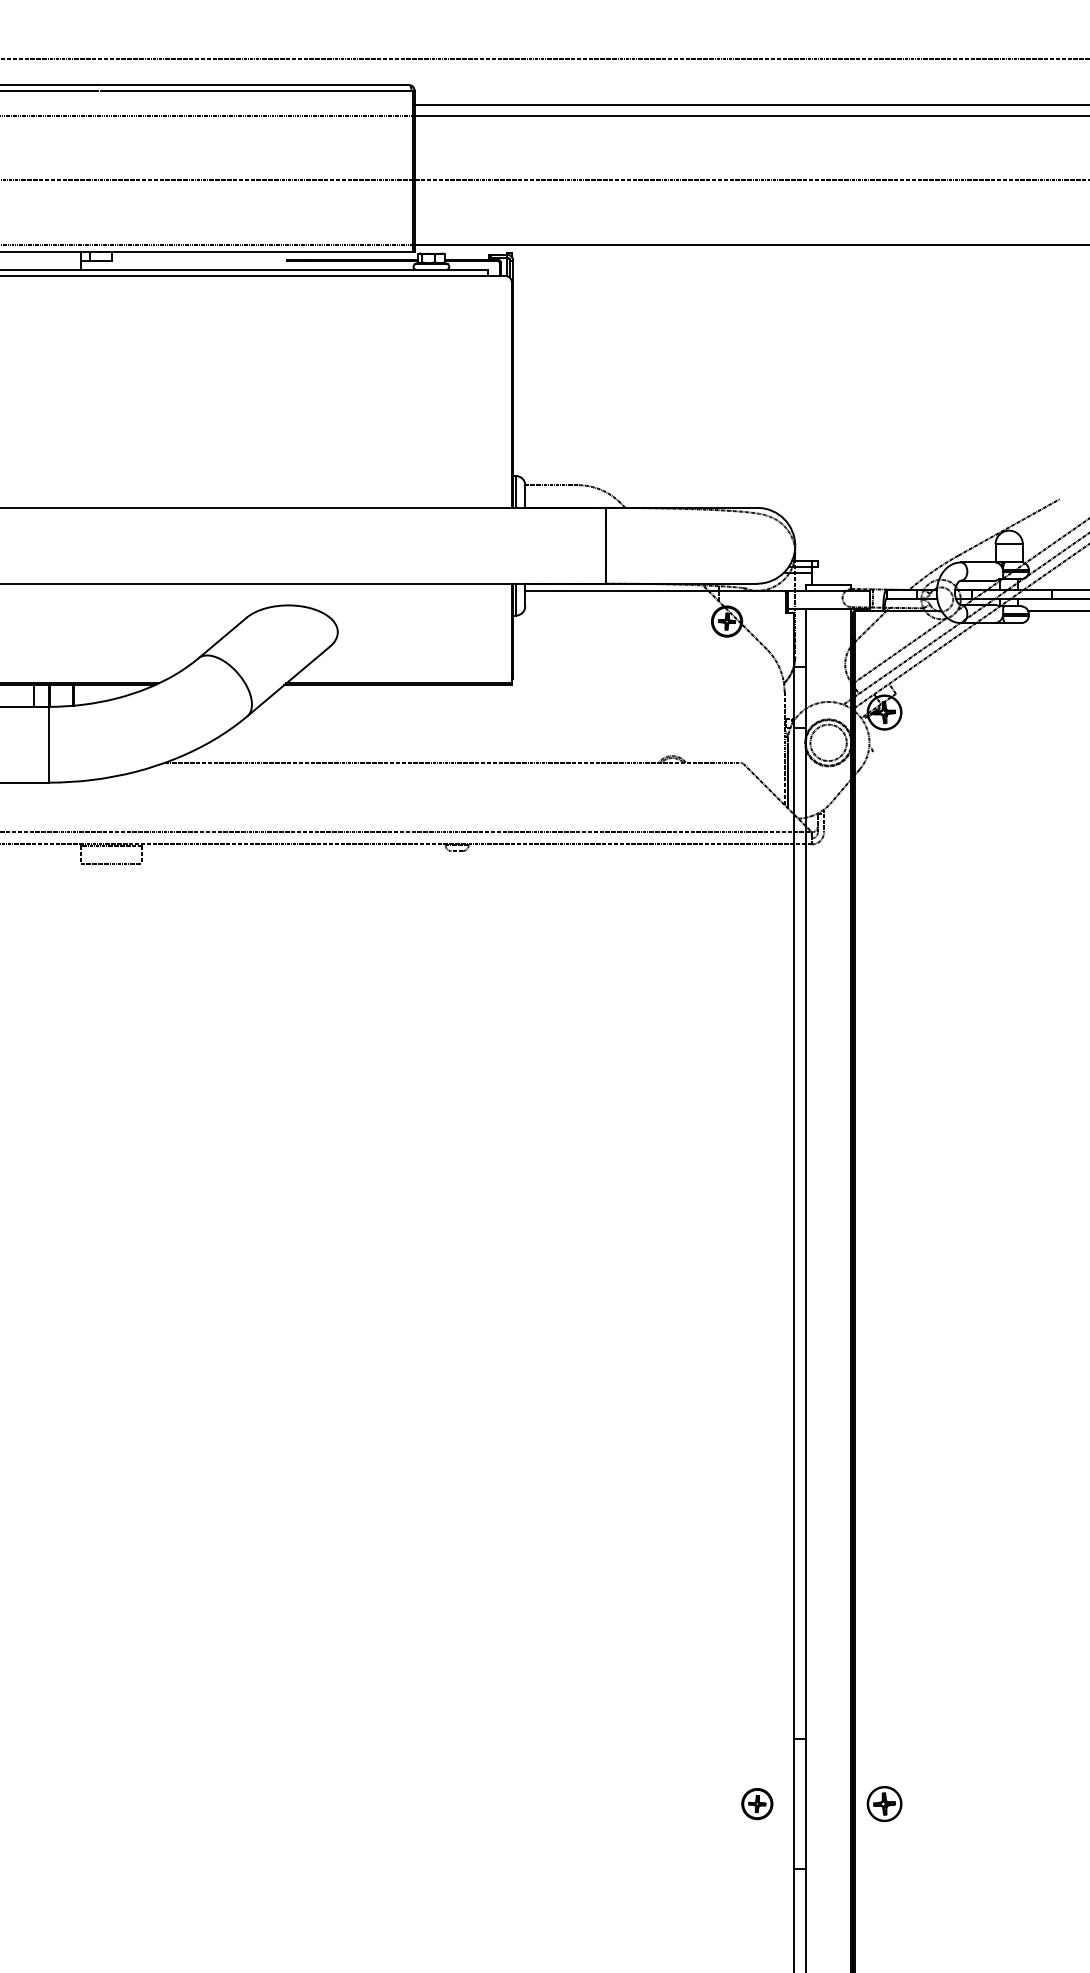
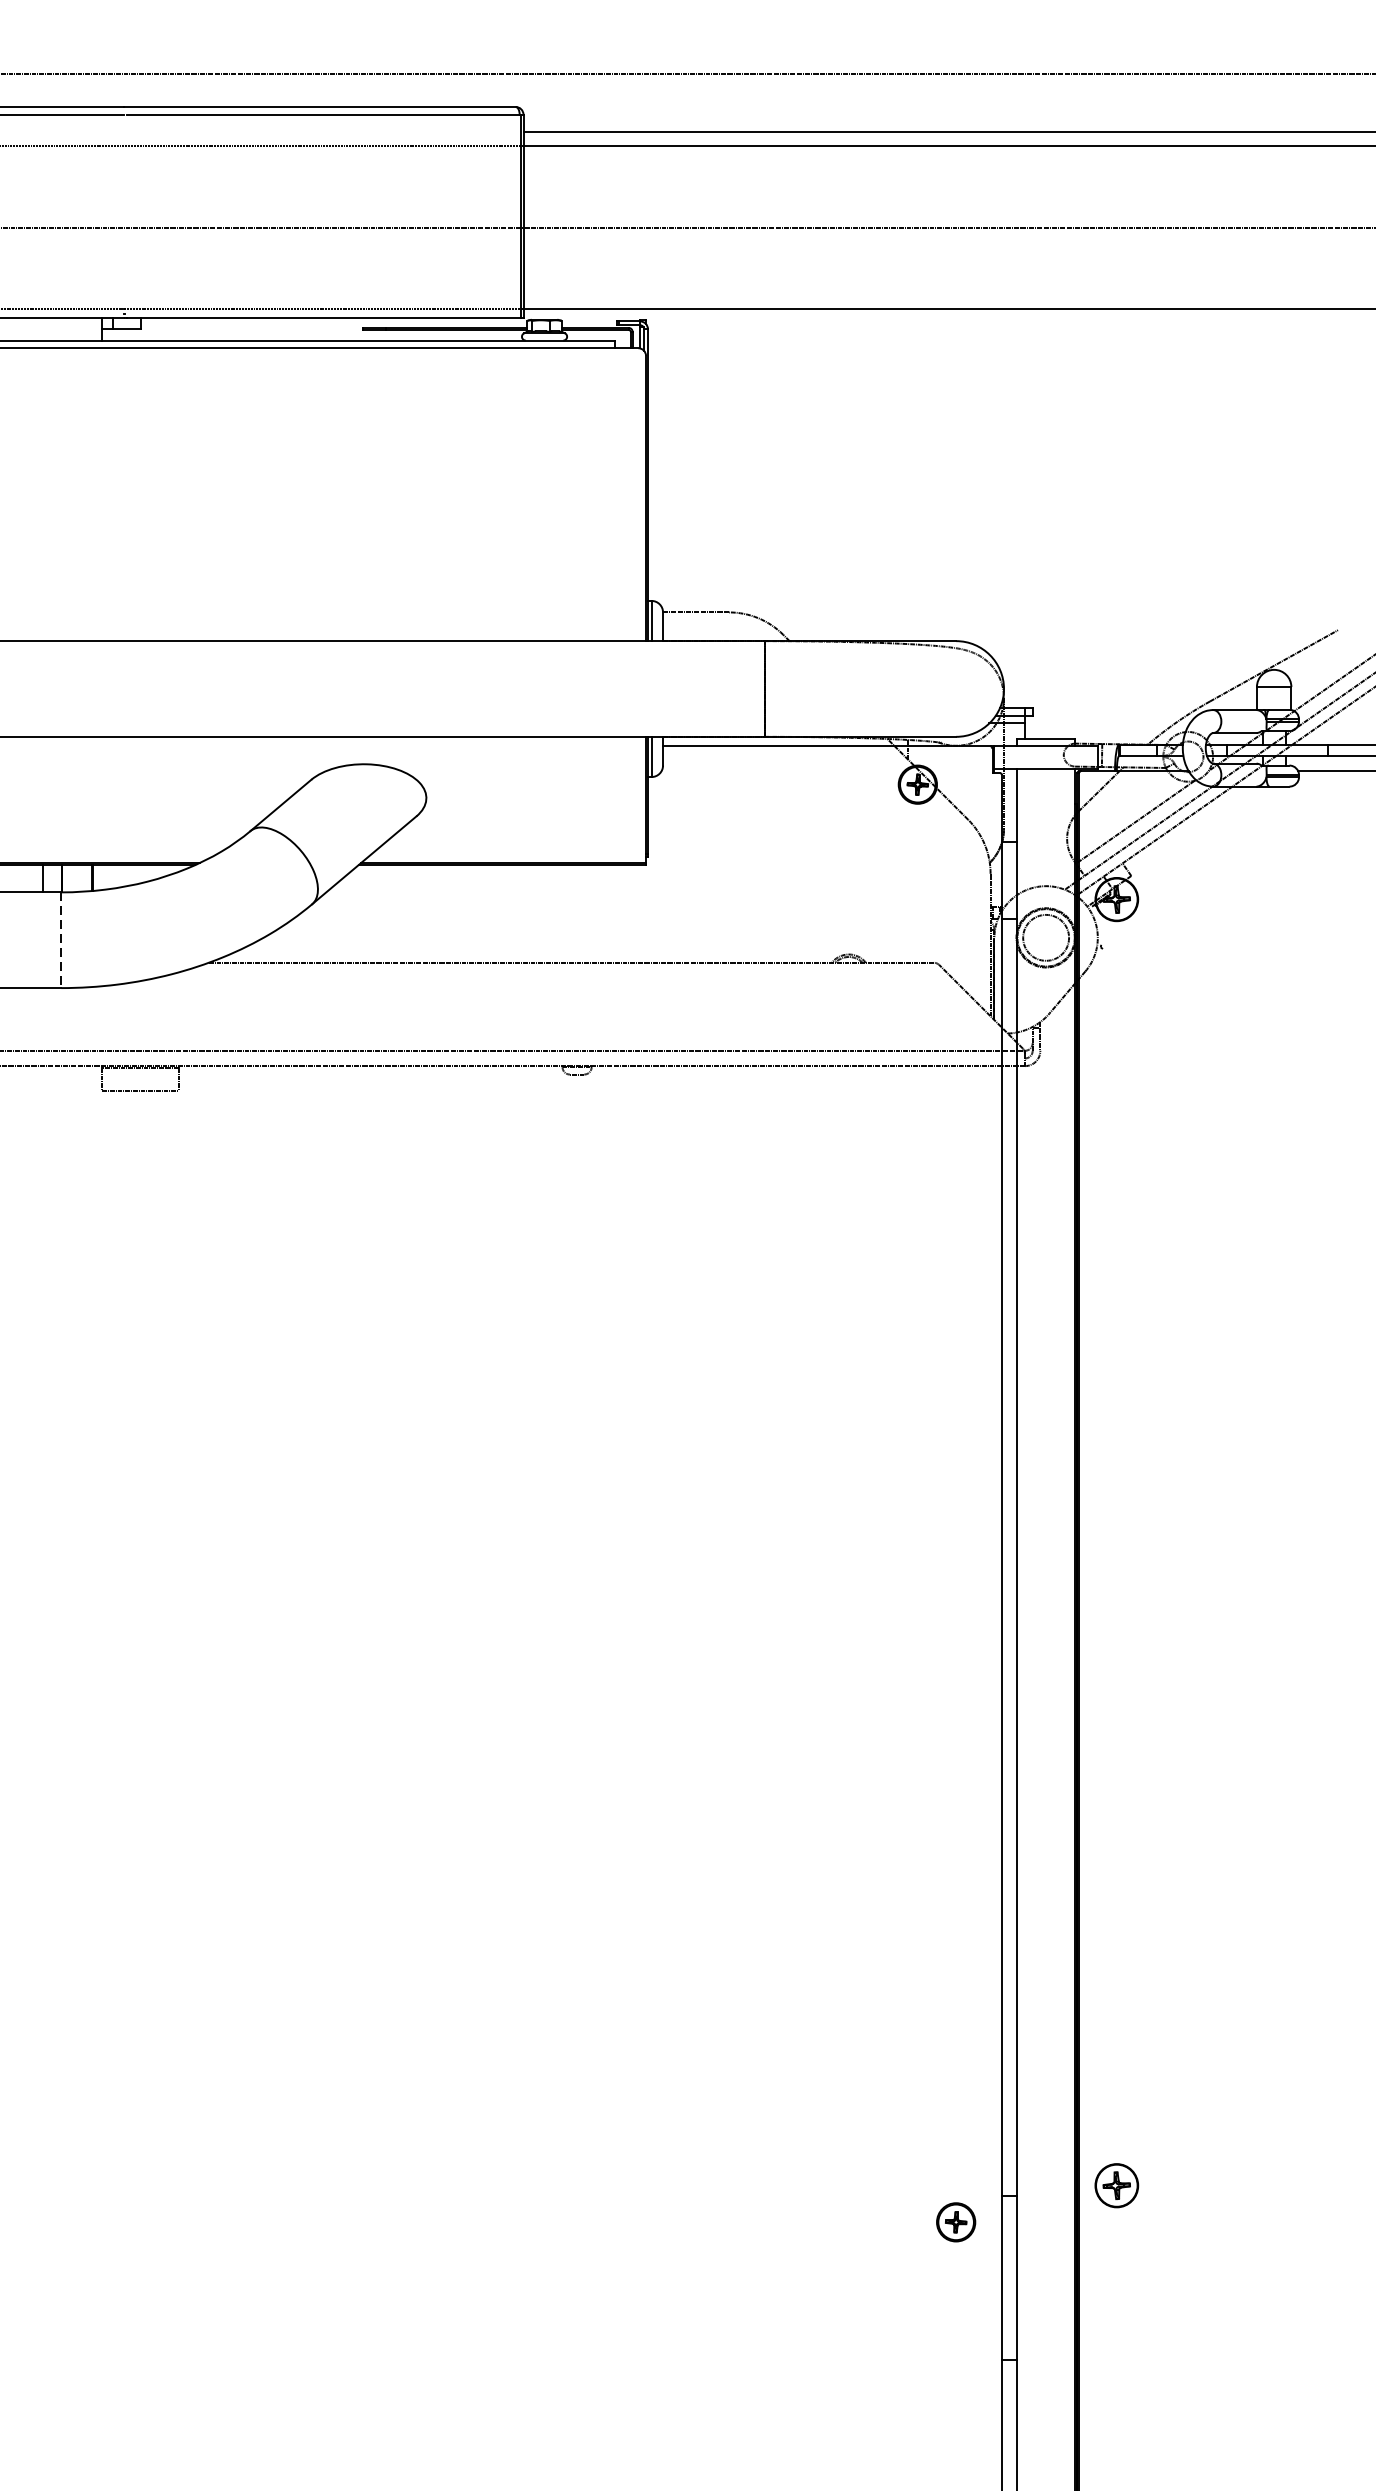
line: (48, 744) -> (61, 939), solid -> dashed
part: (757, 1804) -> (956, 2222), moved
part: (884, 1804) -> (1116, 2186), moved

